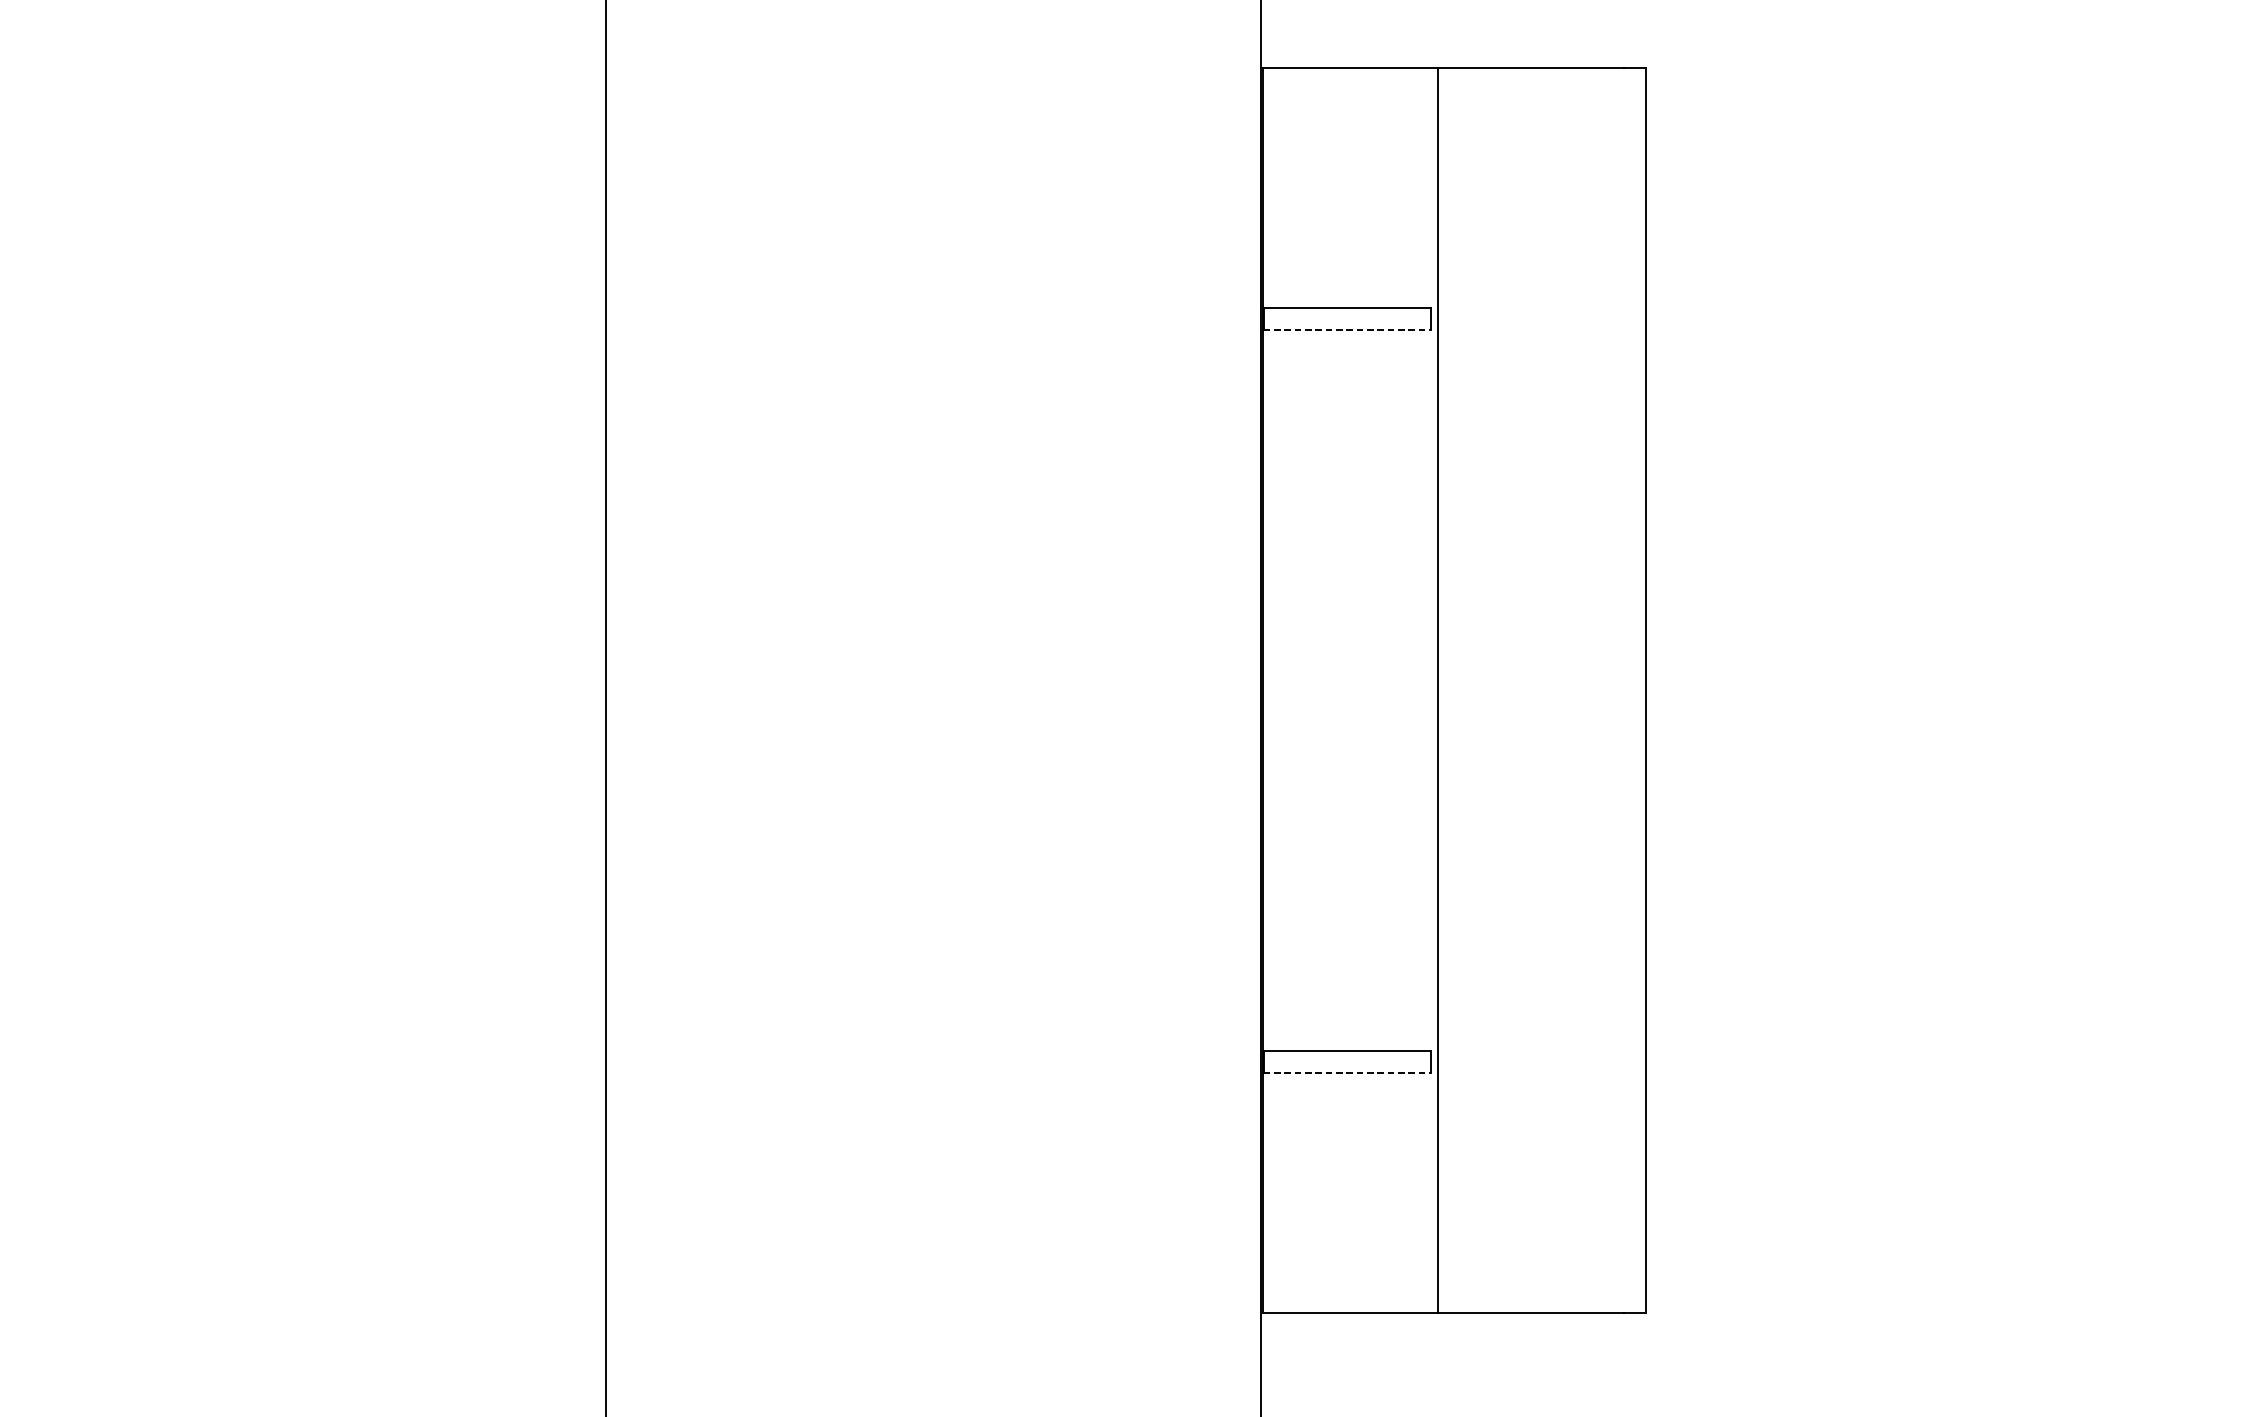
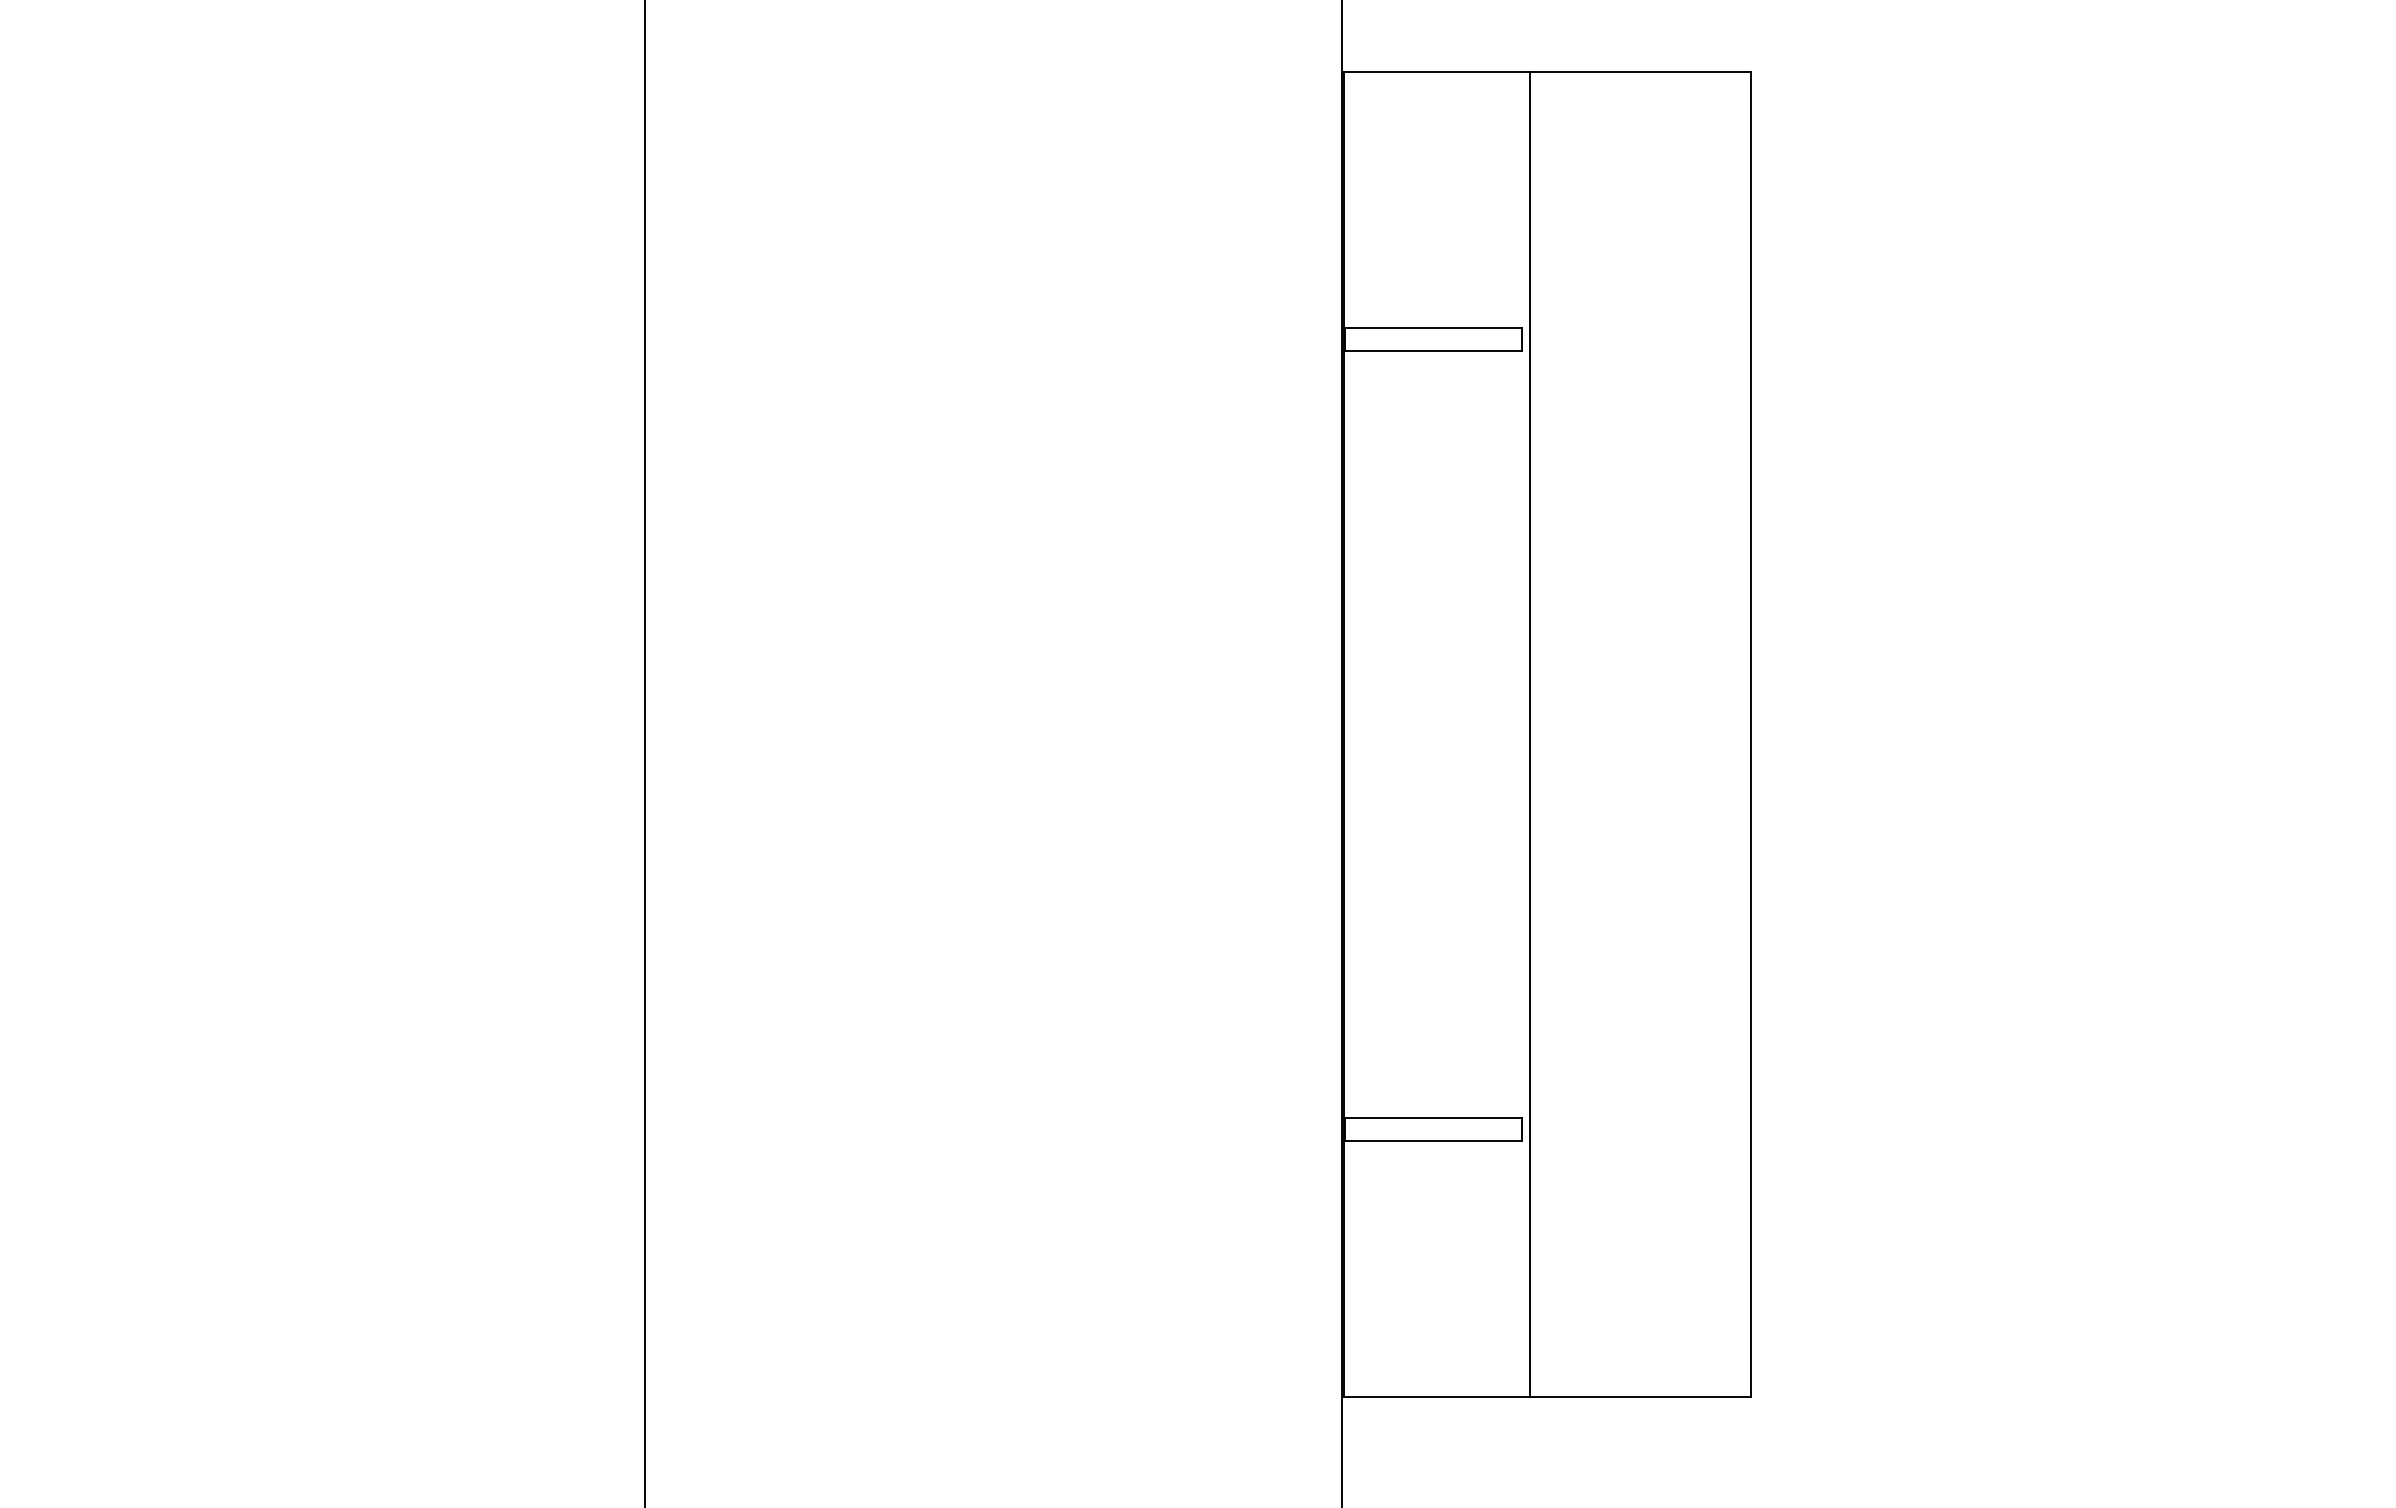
line: (1347, 330) -> (1433, 351), dashed -> solid
line: (1347, 1072) -> (1433, 1141), dashed -> solid

